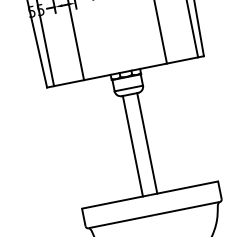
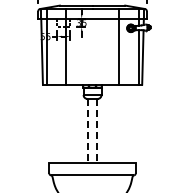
line: (147, 142) -> (97, 130), solid -> dashed
line: (133, 145) -> (88, 130), solid -> dashed

